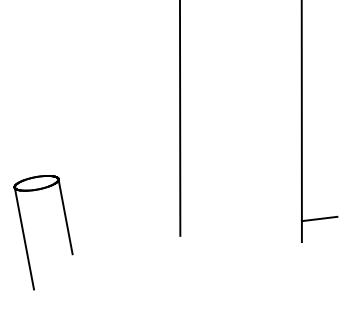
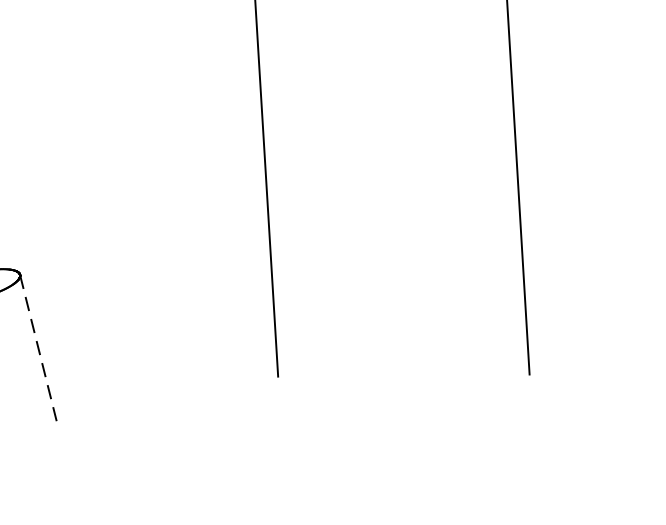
line: (65, 217) -> (39, 352), solid -> dashed
line: (319, 218) -> (562, 323), removed

